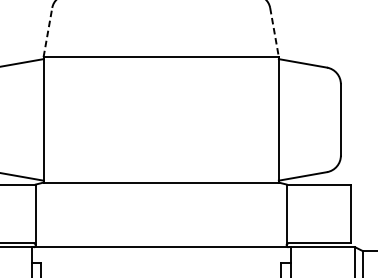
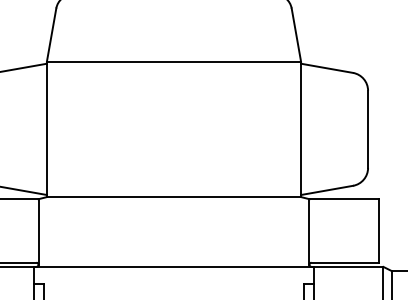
line: (47, 32) -> (51, 35), dashed -> solid
line: (274, 32) -> (296, 35), dashed -> solid

